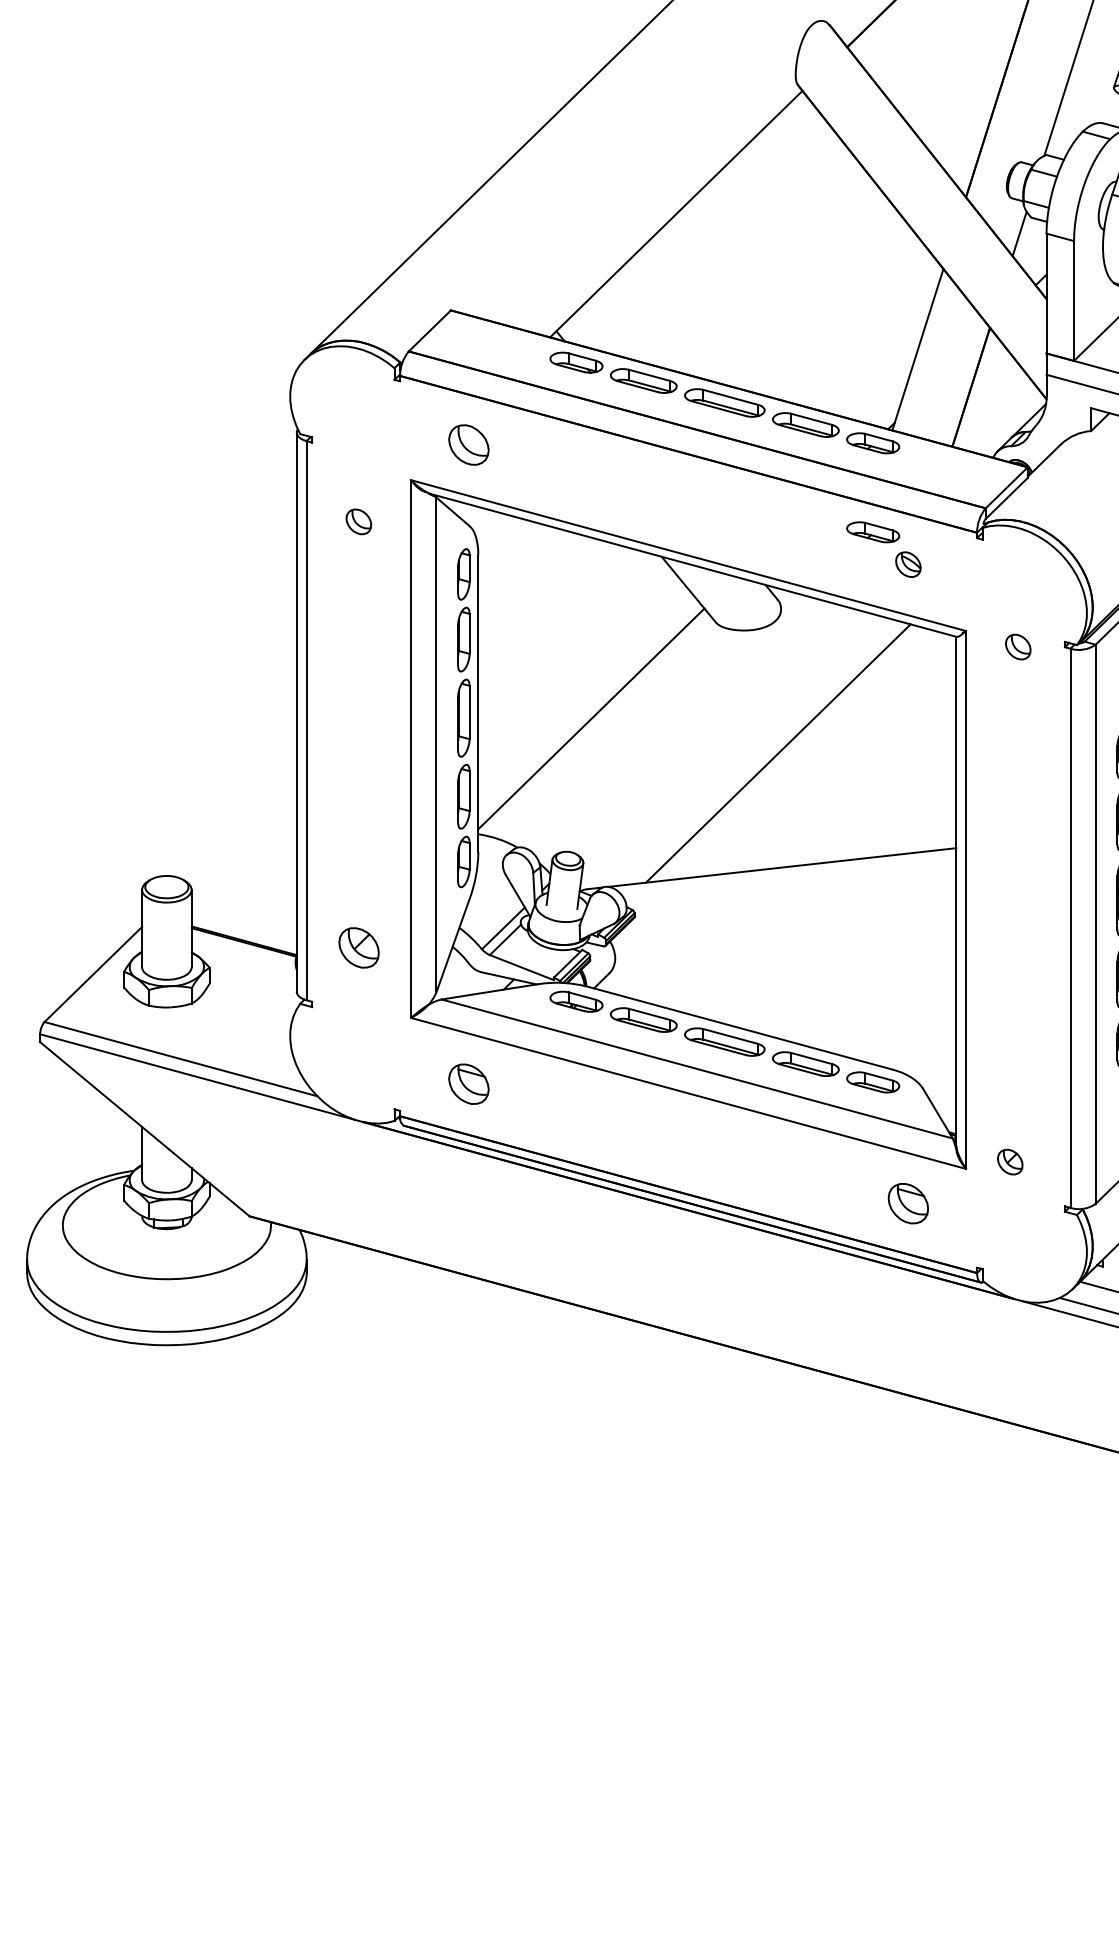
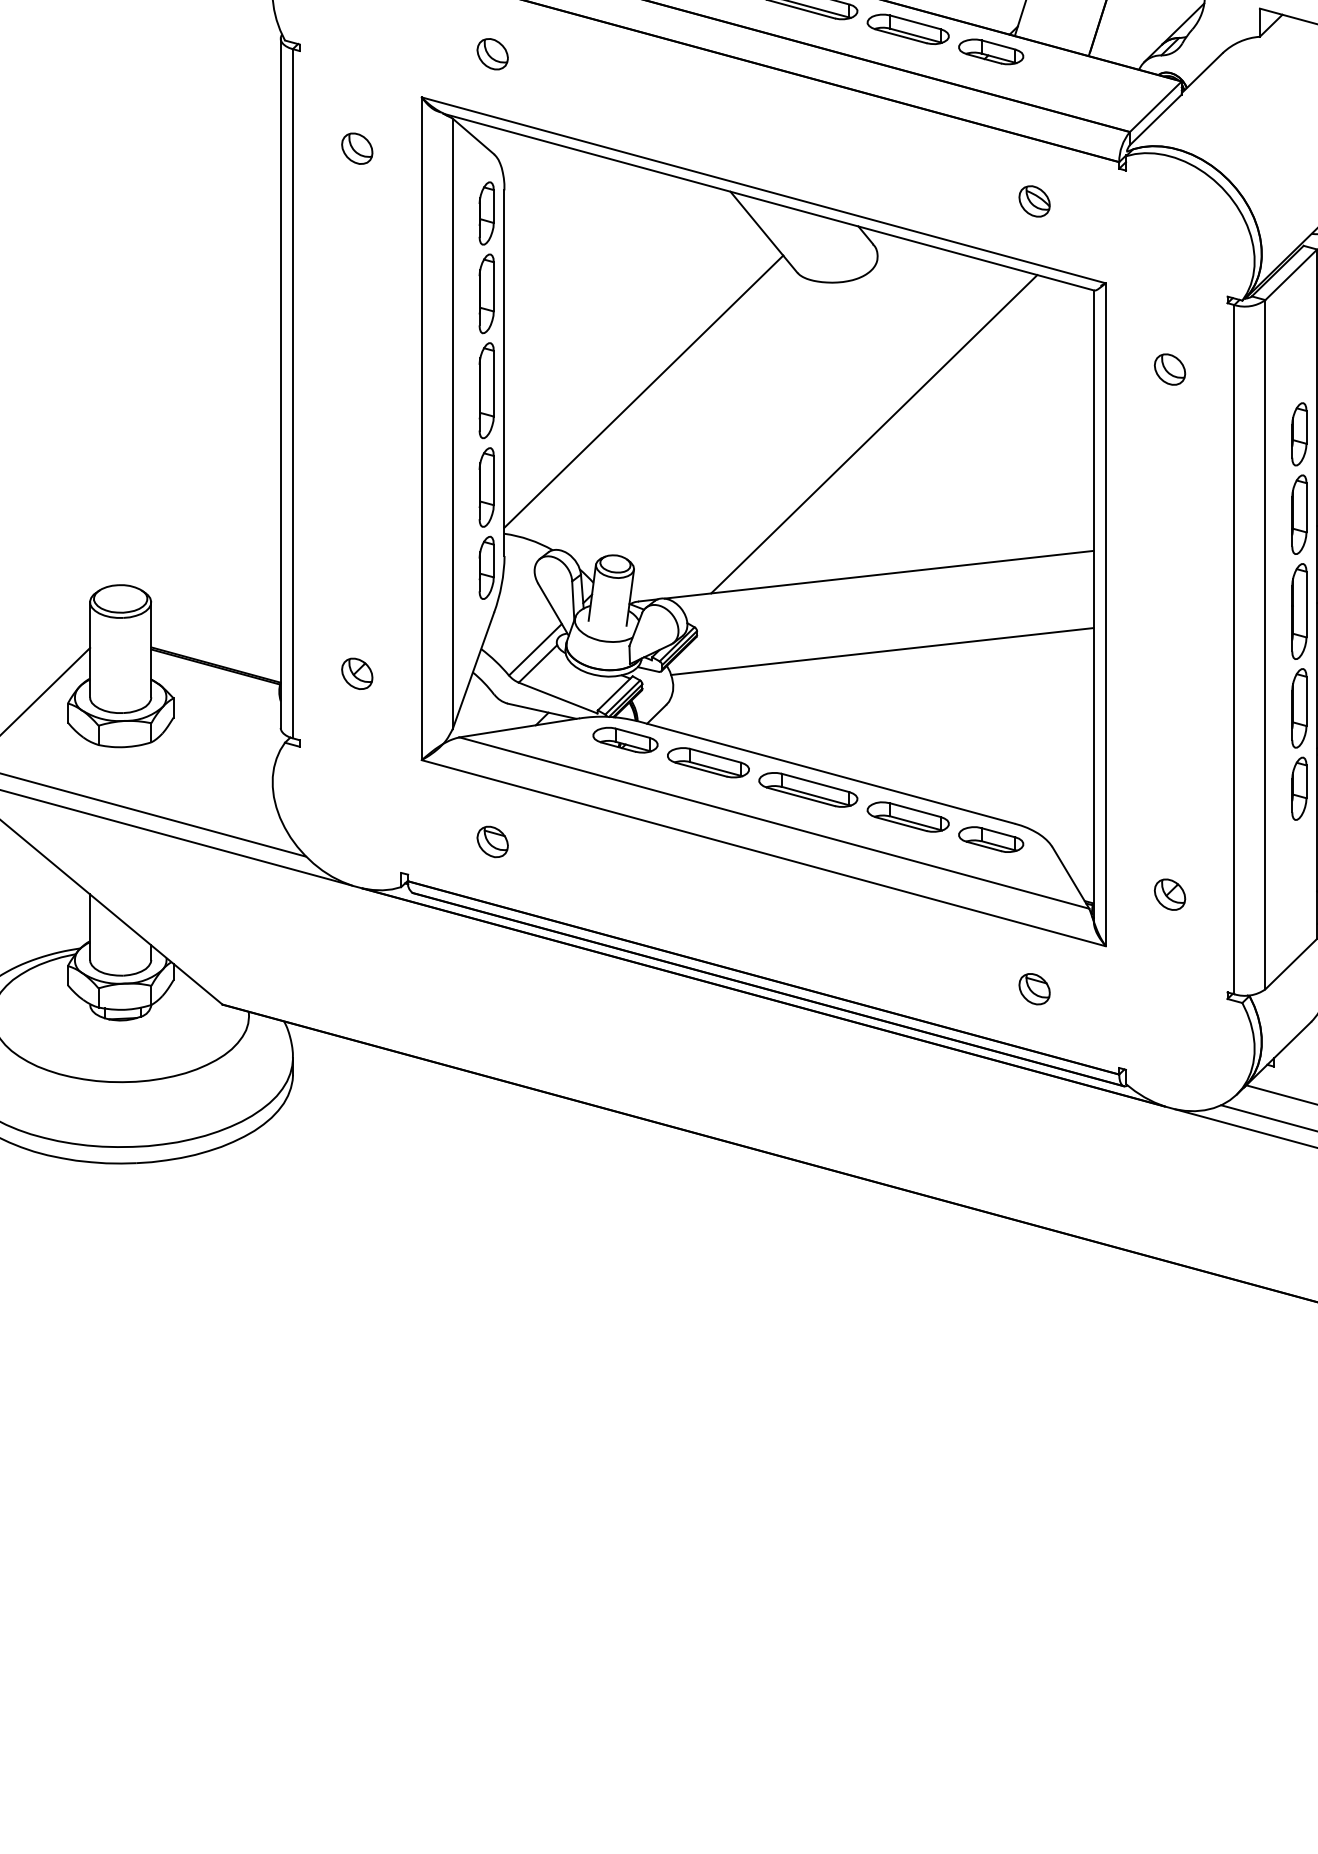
part: (468, 445) -> (492, 54), size x0.62
part: (873, 532) -> (991, 161), removed
part: (1018, 646) -> (1170, 368), moved
line: (784, 929) -> (881, 651), added
part: (358, 947) -> (356, 673), size x0.62
part: (468, 1084) -> (492, 842), size x0.62
part: (1010, 1161) -> (1170, 893), moved
part: (908, 1203) -> (1034, 988), size x0.62

